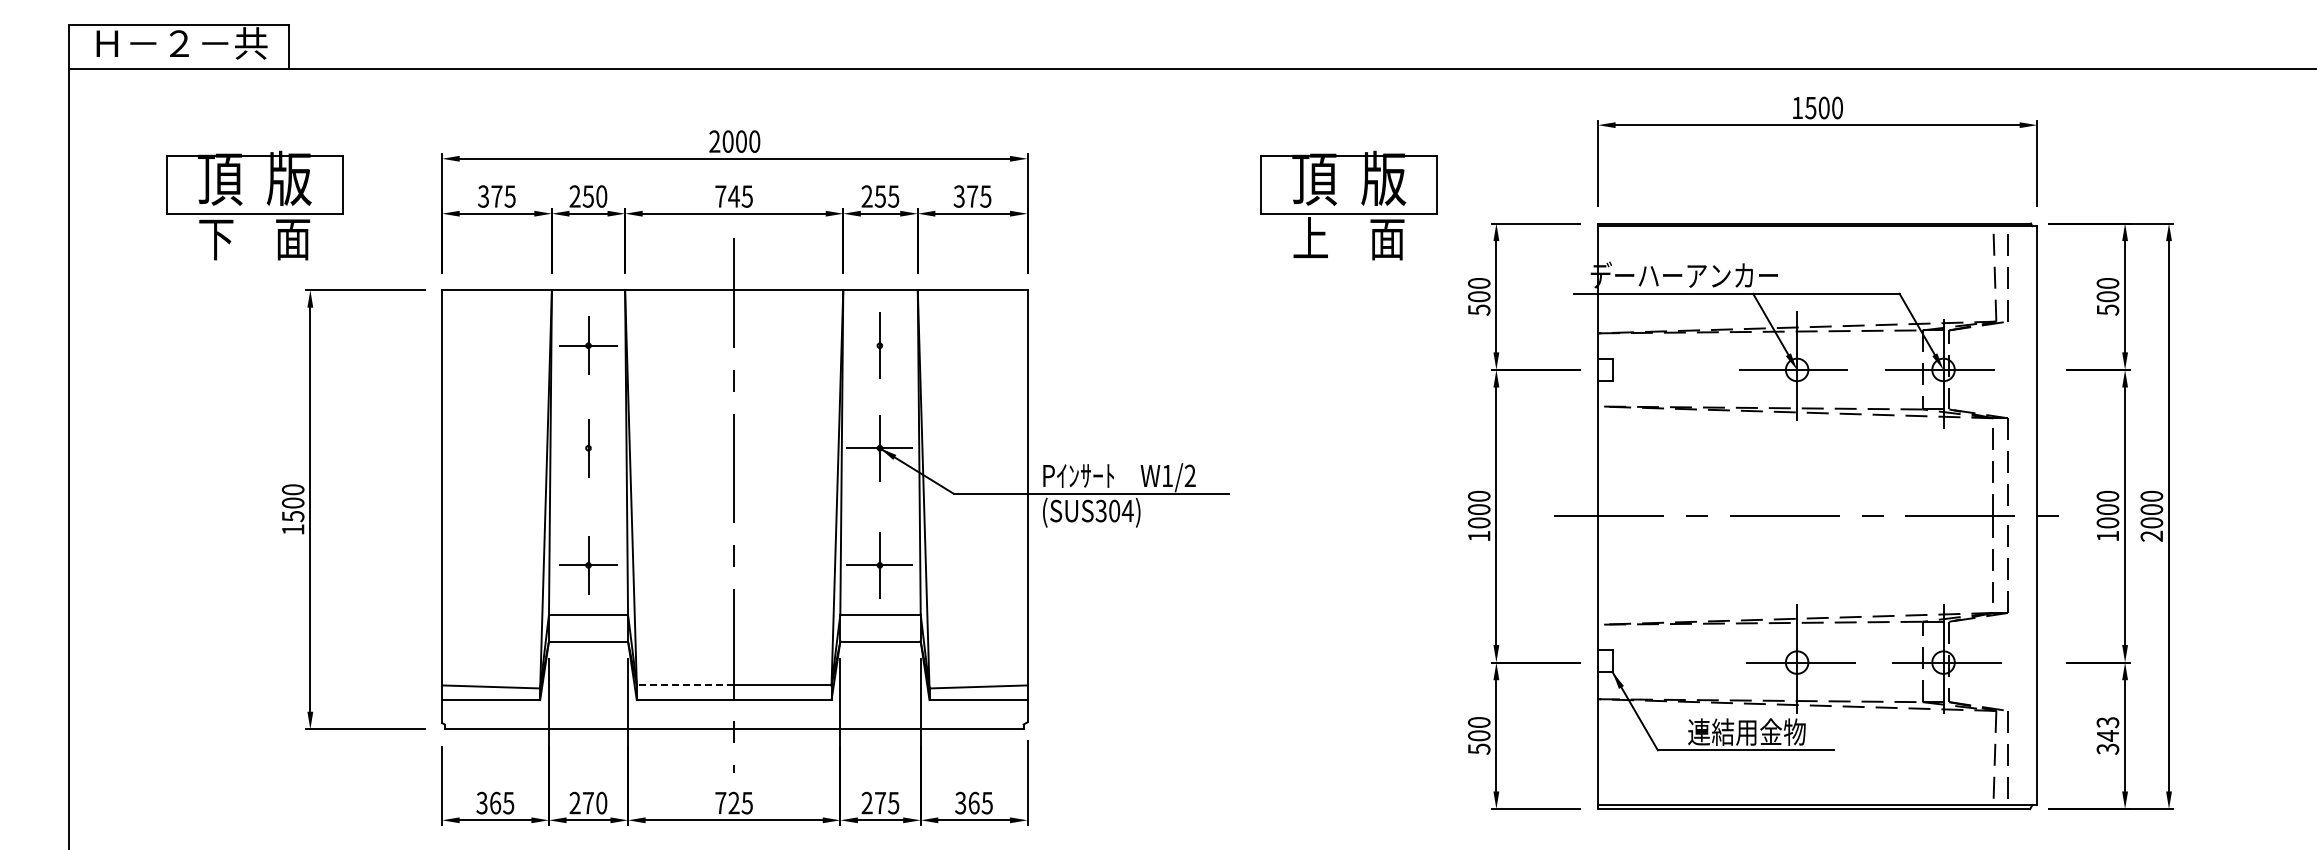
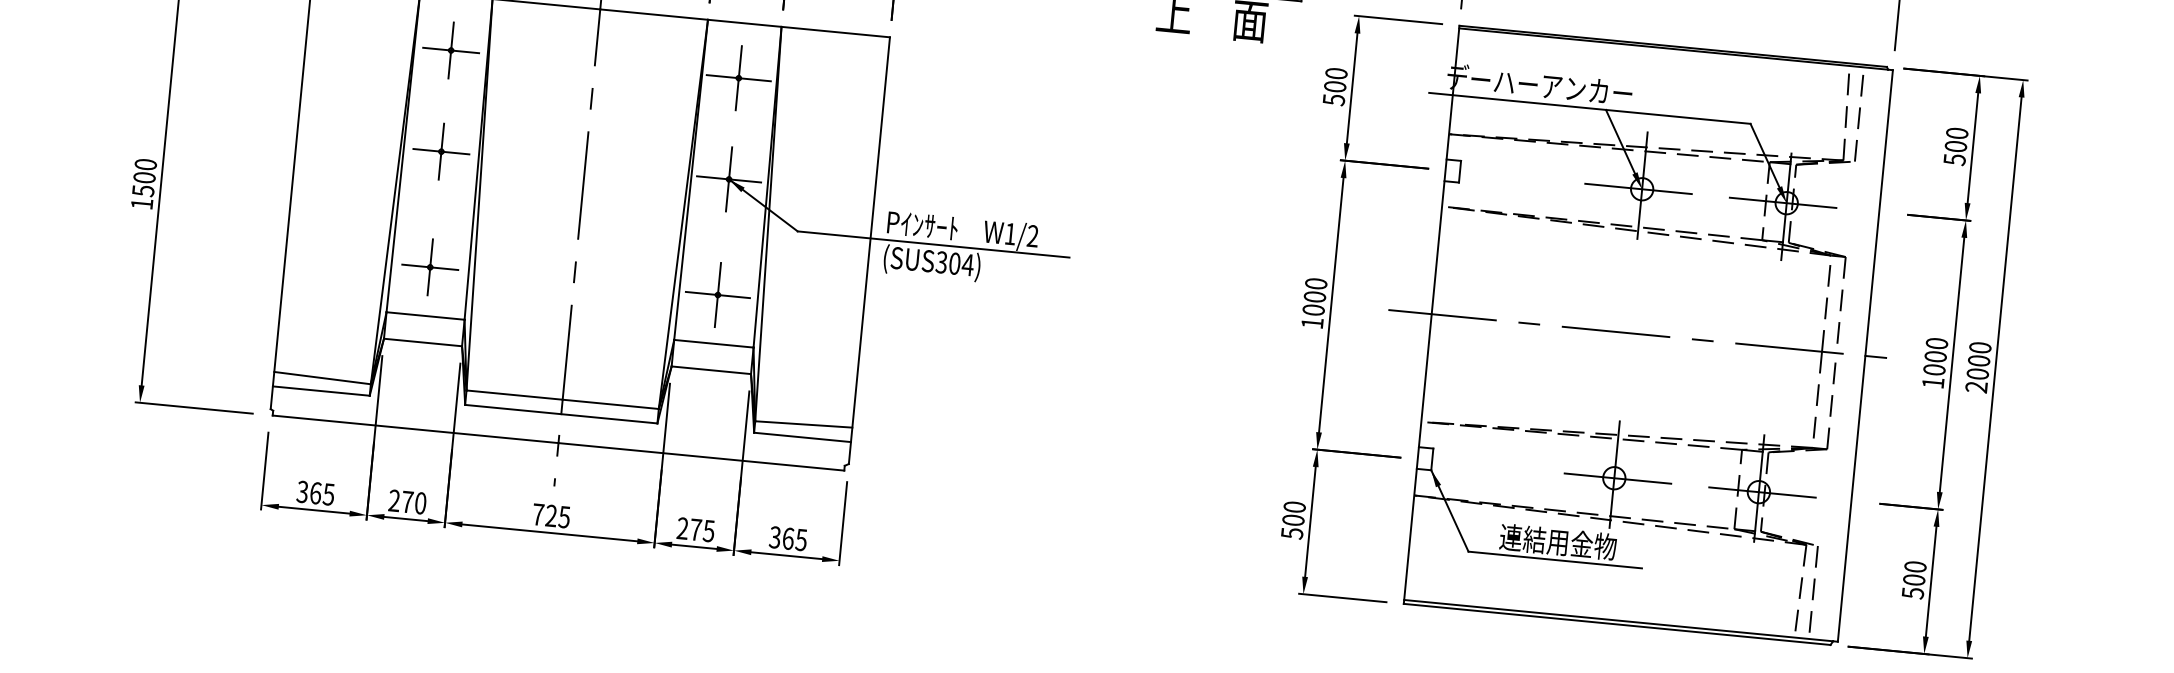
line: (879, 345) -> (738, 77), added
line: (588, 448) -> (441, 151), added
line: (685, 685) -> (514, 395), dashed -> solid
text: (2107, 735) -> (1913, 579), 343 -> 500

